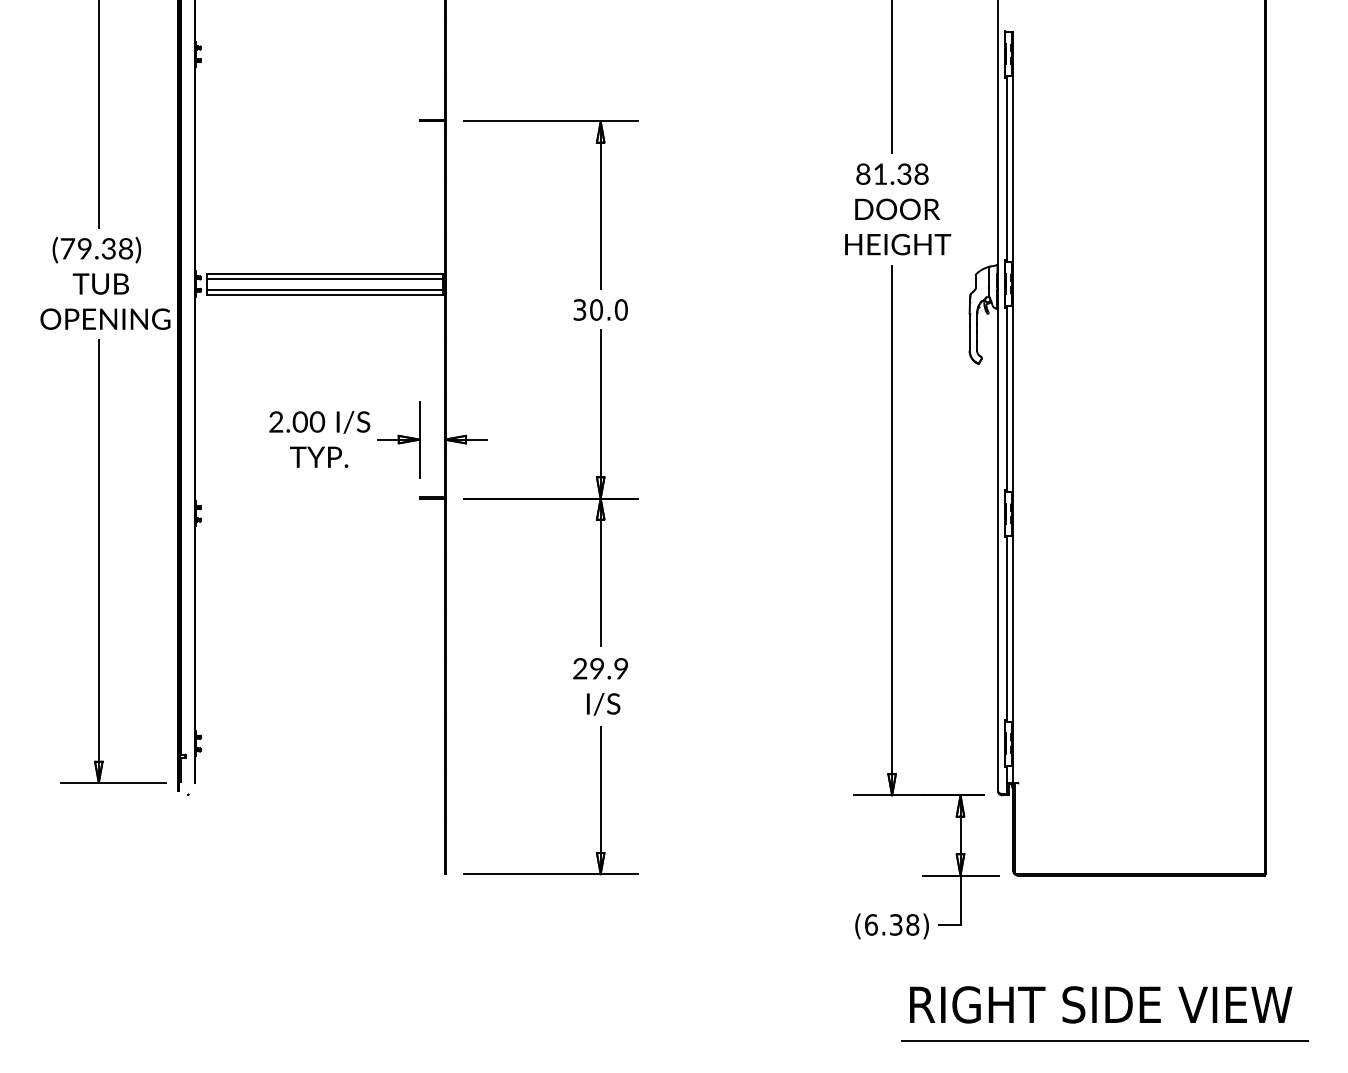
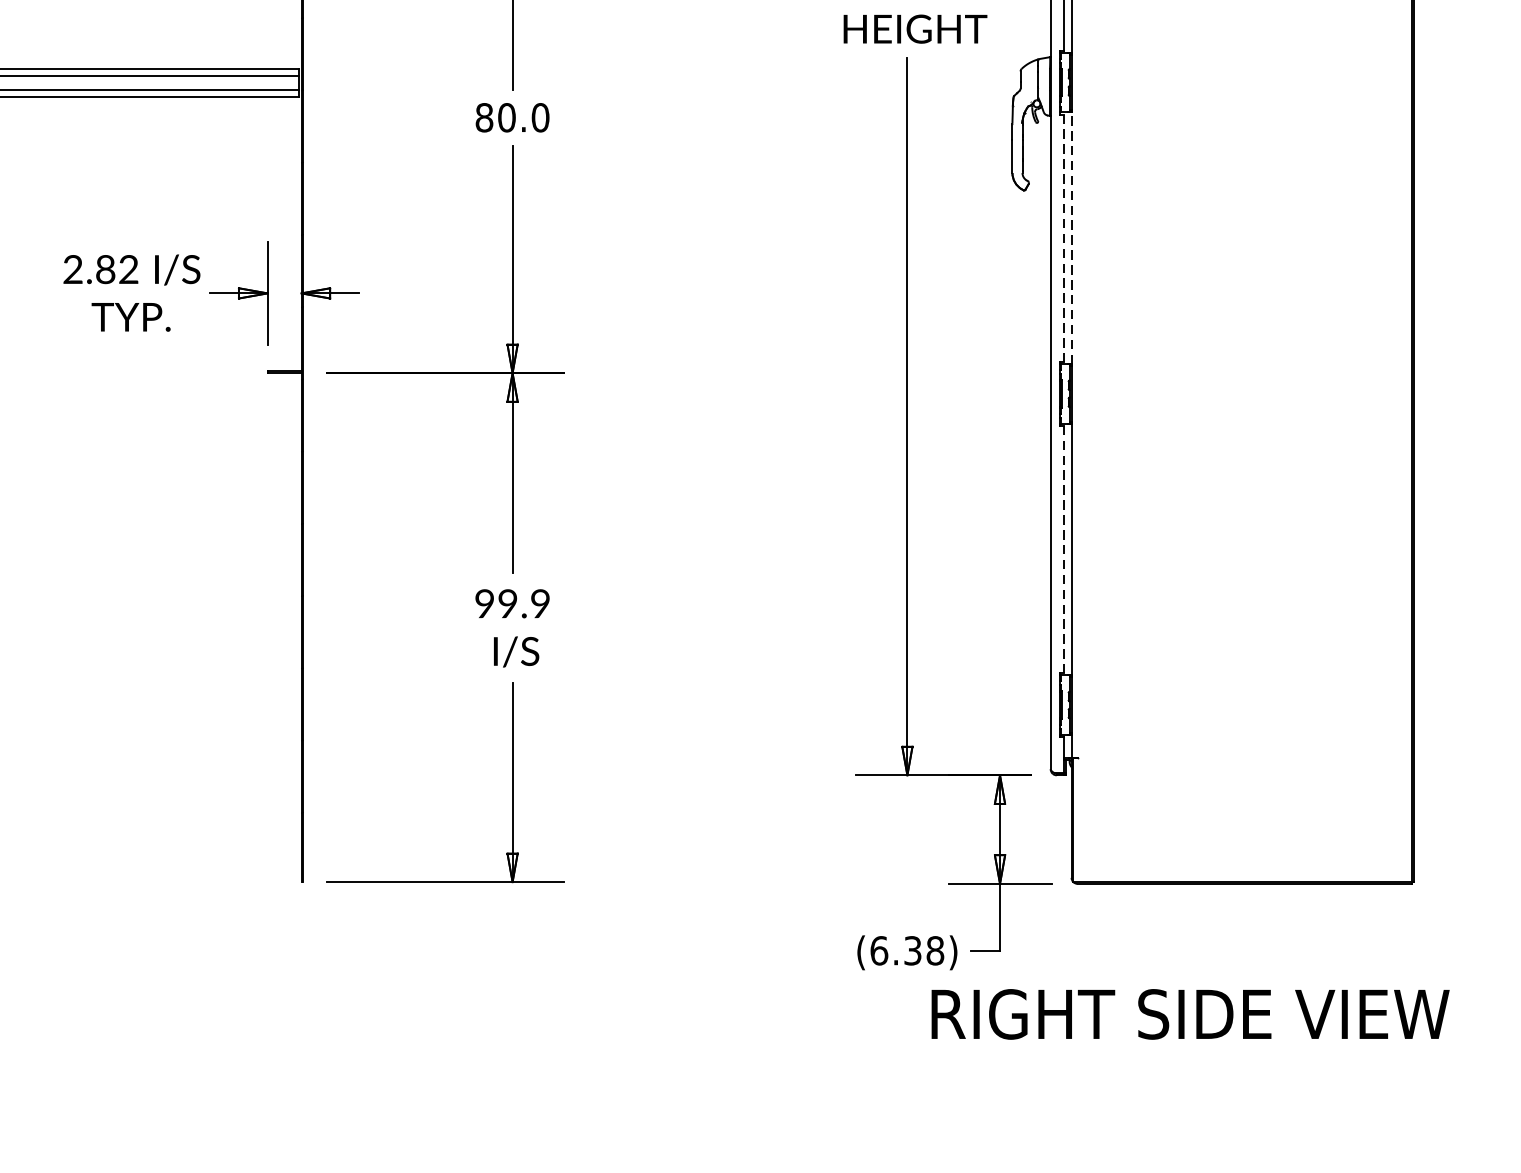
text: (579, 309) -> (483, 117), 30.0 -> 80.0
line: (1013, 398) -> (1071, 237), solid -> dashed
line: (1007, 399) -> (1063, 239), solid -> dashed
text: (308, 422) -> (116, 270), 2.00 -> 2.82
line: (1007, 629) -> (1063, 550), solid -> dashed
text: (580, 668) -> (485, 603), 29.9 -> 99.9
text: (1101, 1004) -> (1191, 1013), moved
line: (1104, 1040) -> (1195, 1107), removed

